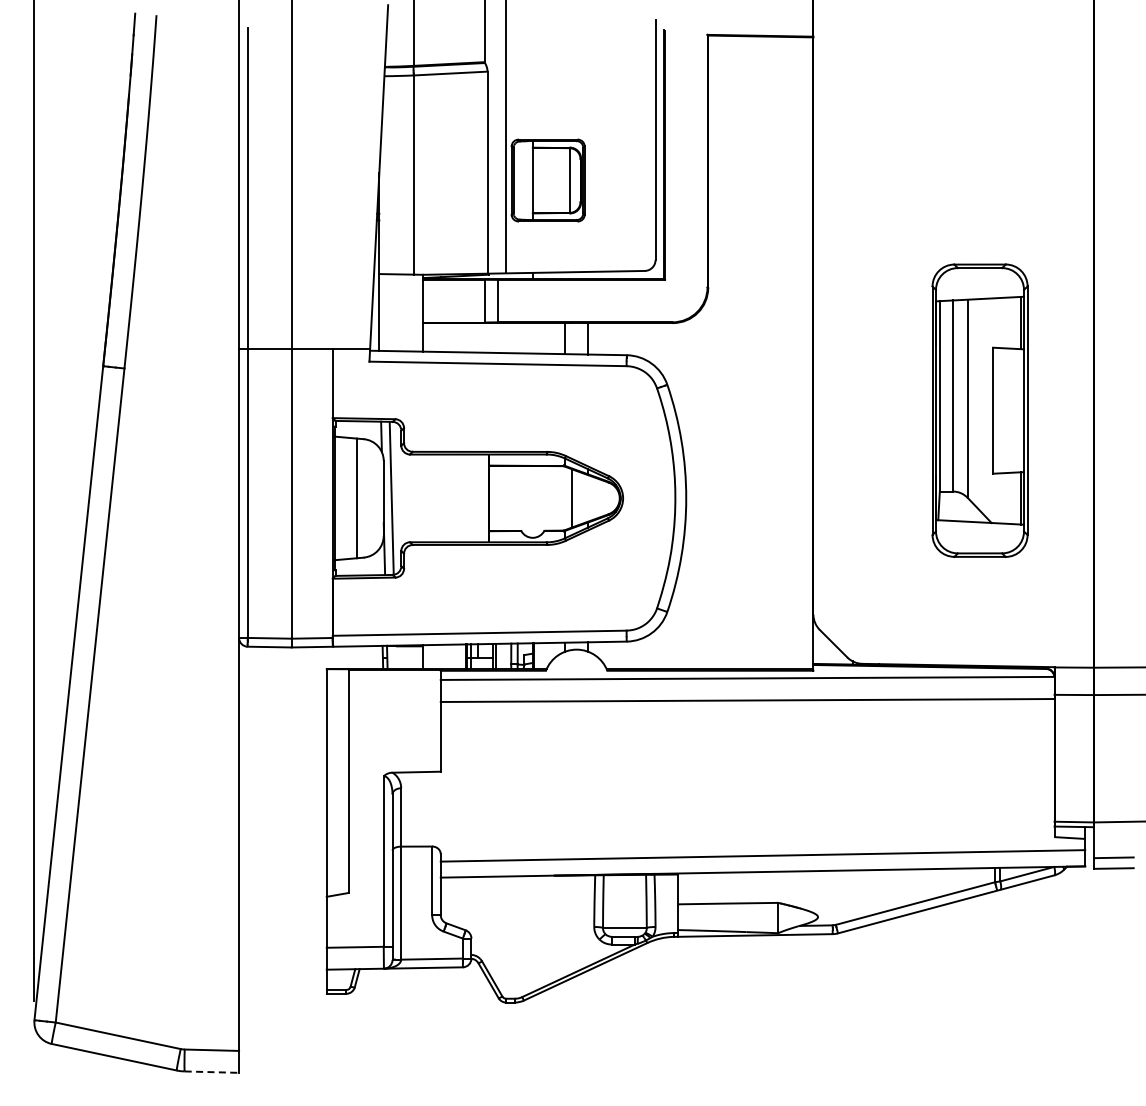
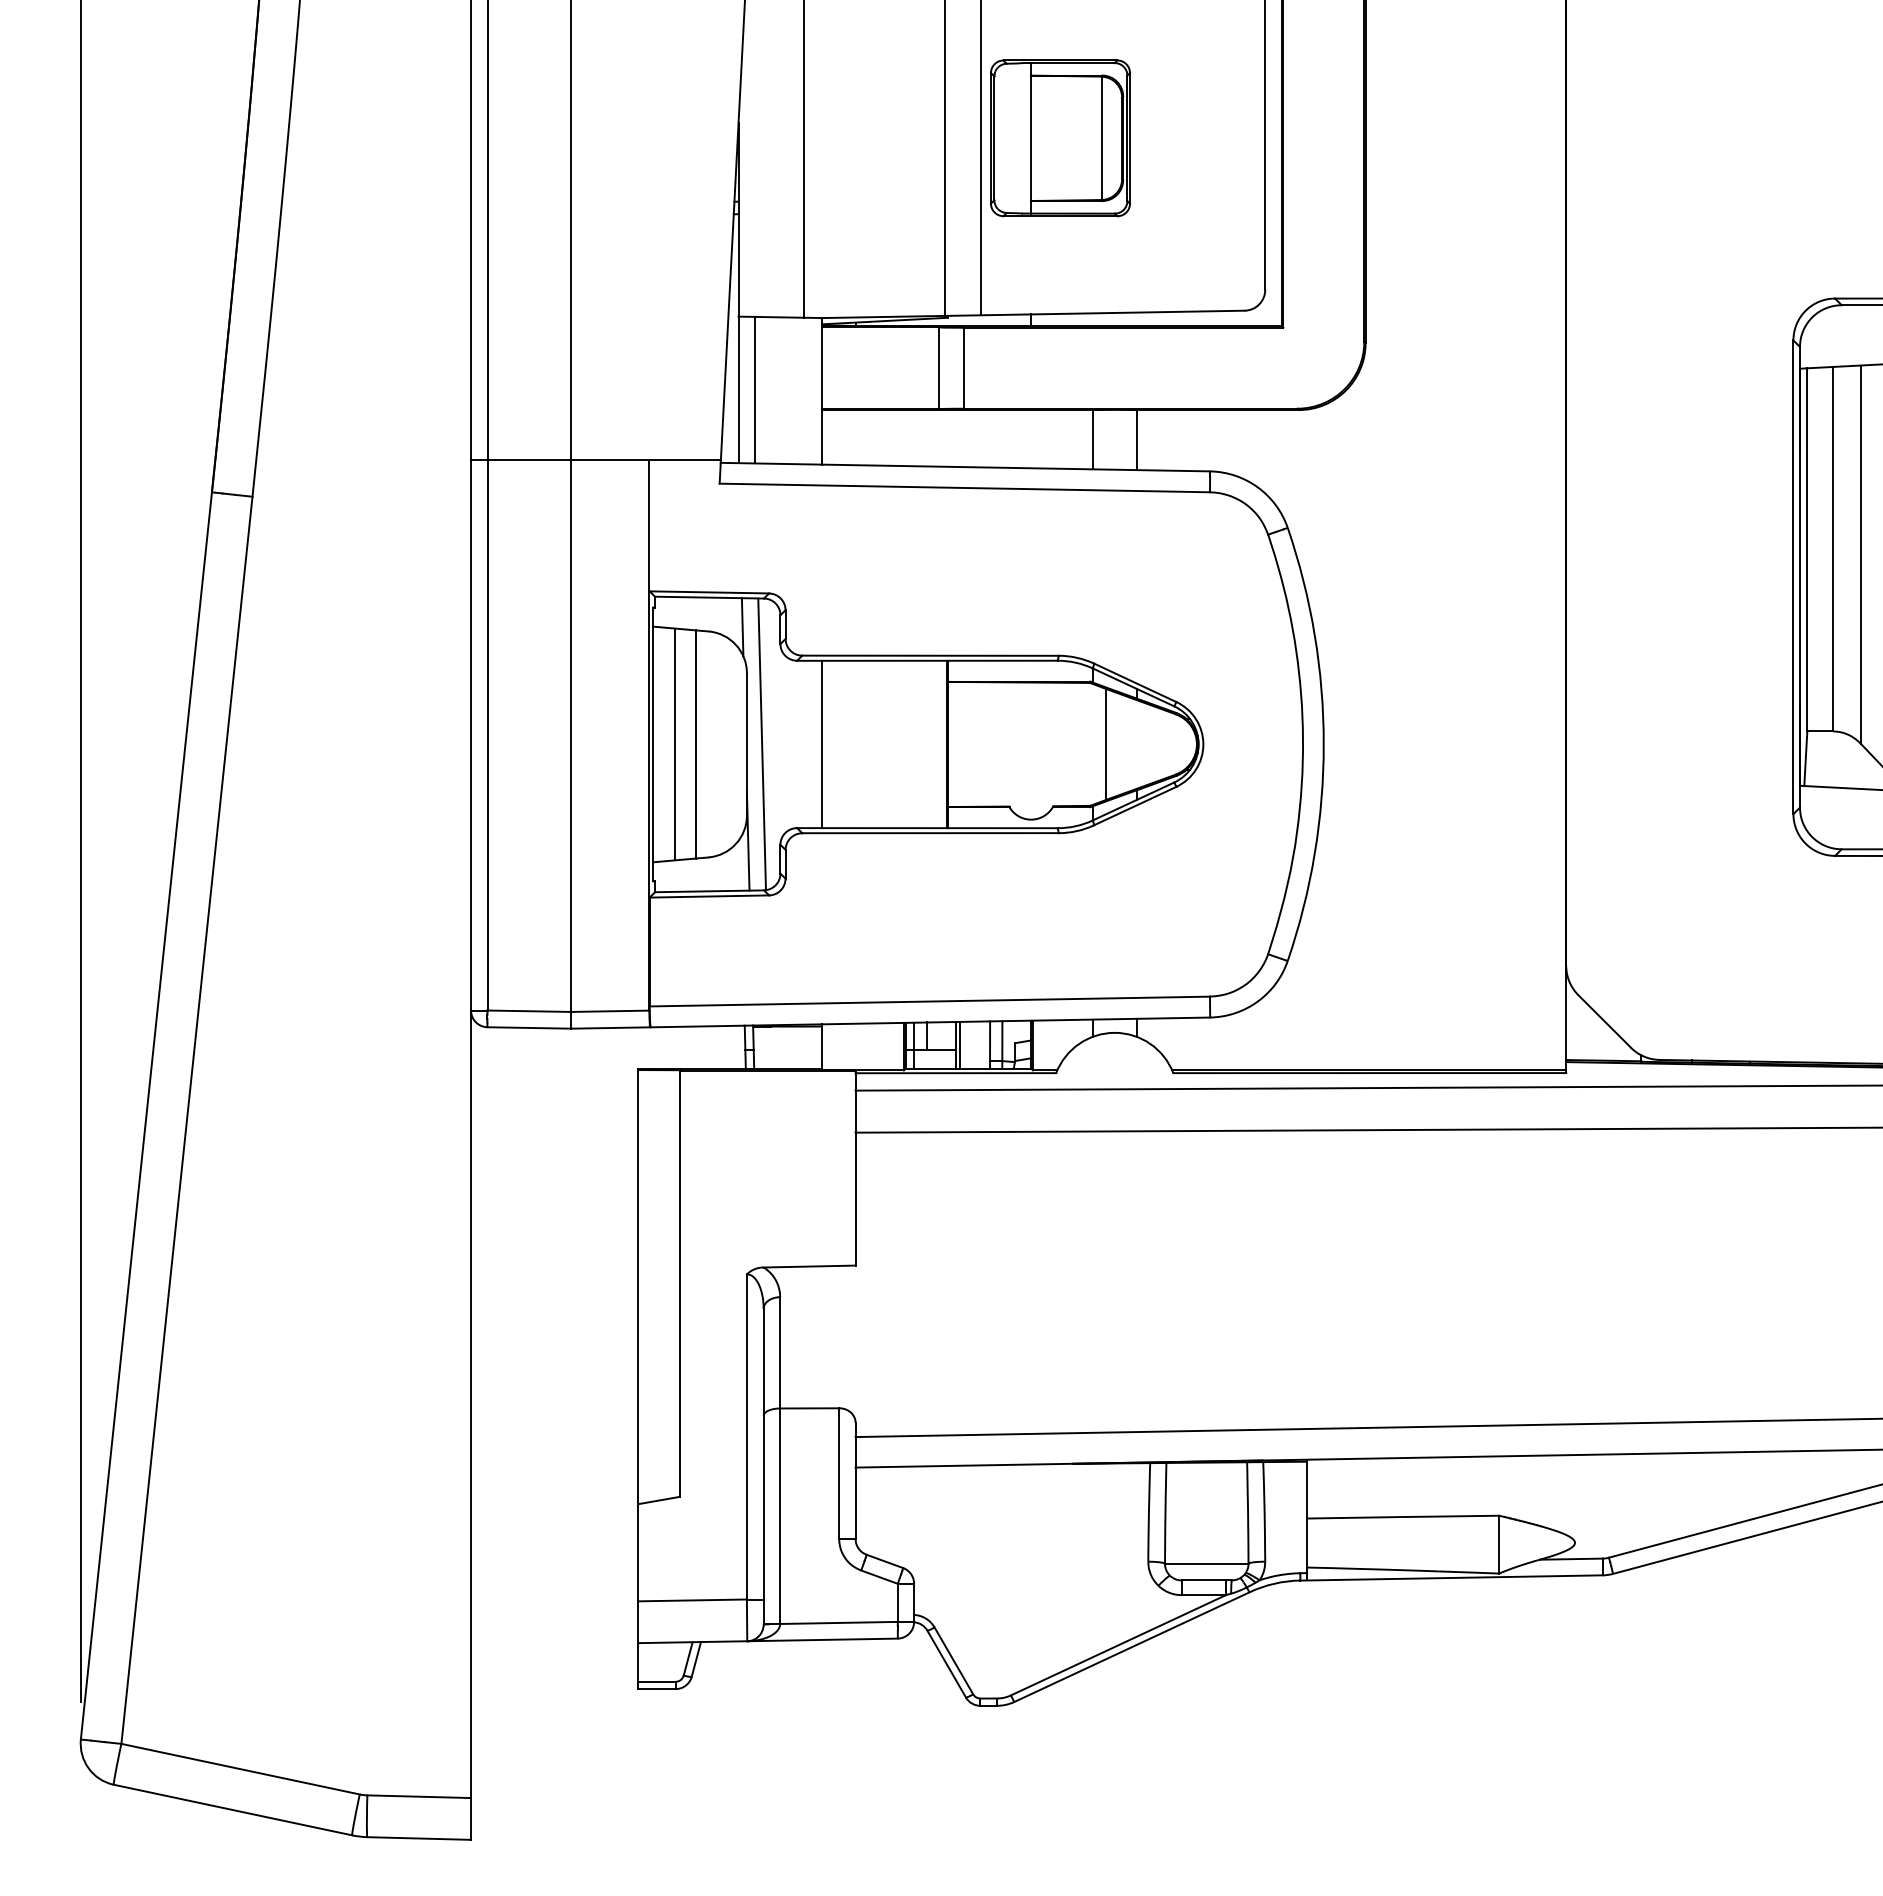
line: (388, 312) -> (755, 389), added
line: (346, 498) -> (675, 744), added
line: (423, 498) -> (822, 744), added
line: (212, 1072) -> (420, 1839), dashed -> solid

